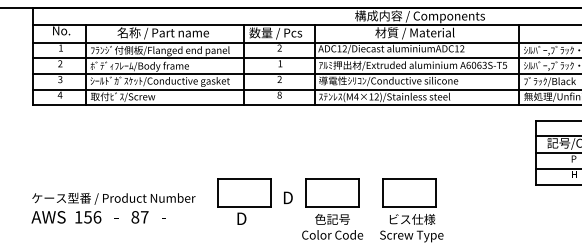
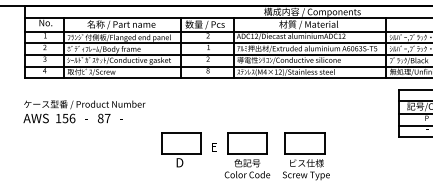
text: (288, 197) -> (214, 146), D -> E
text: (113, 207) -> (84, 111), moved

